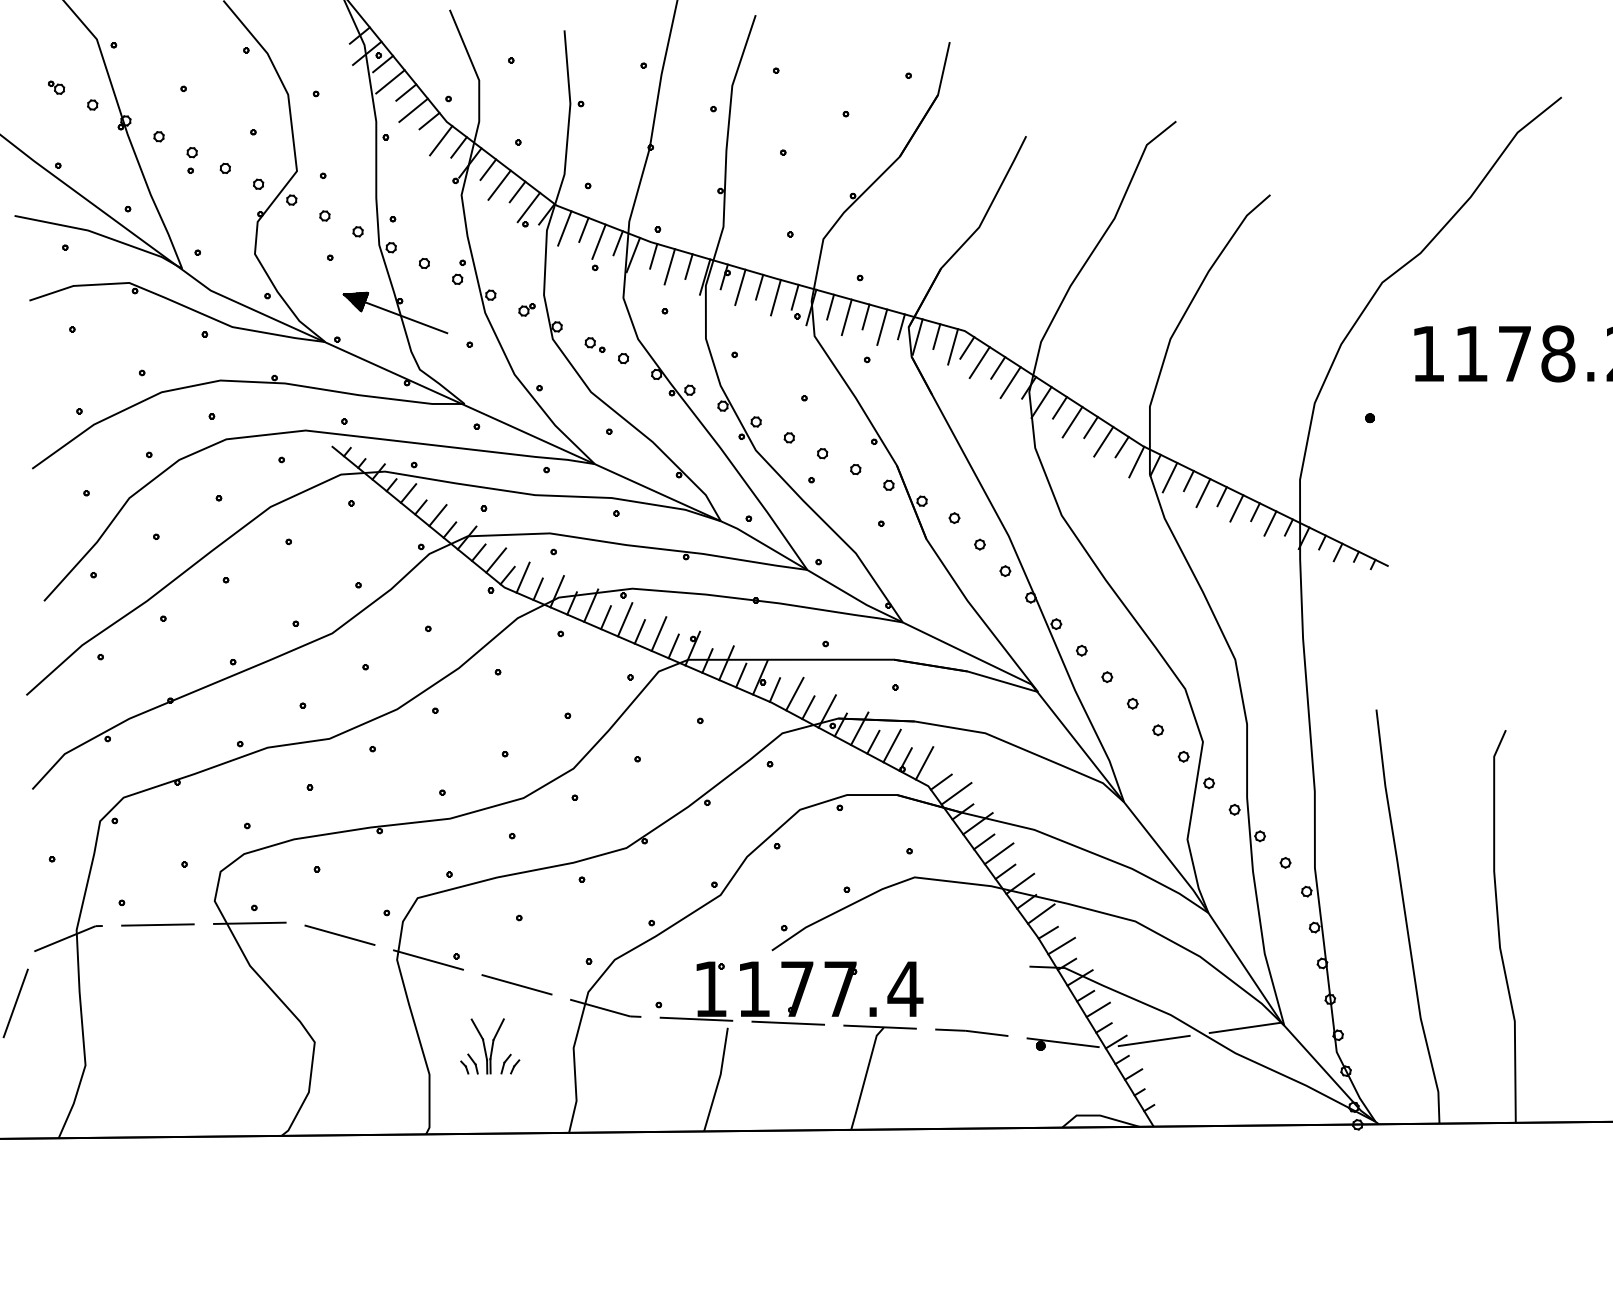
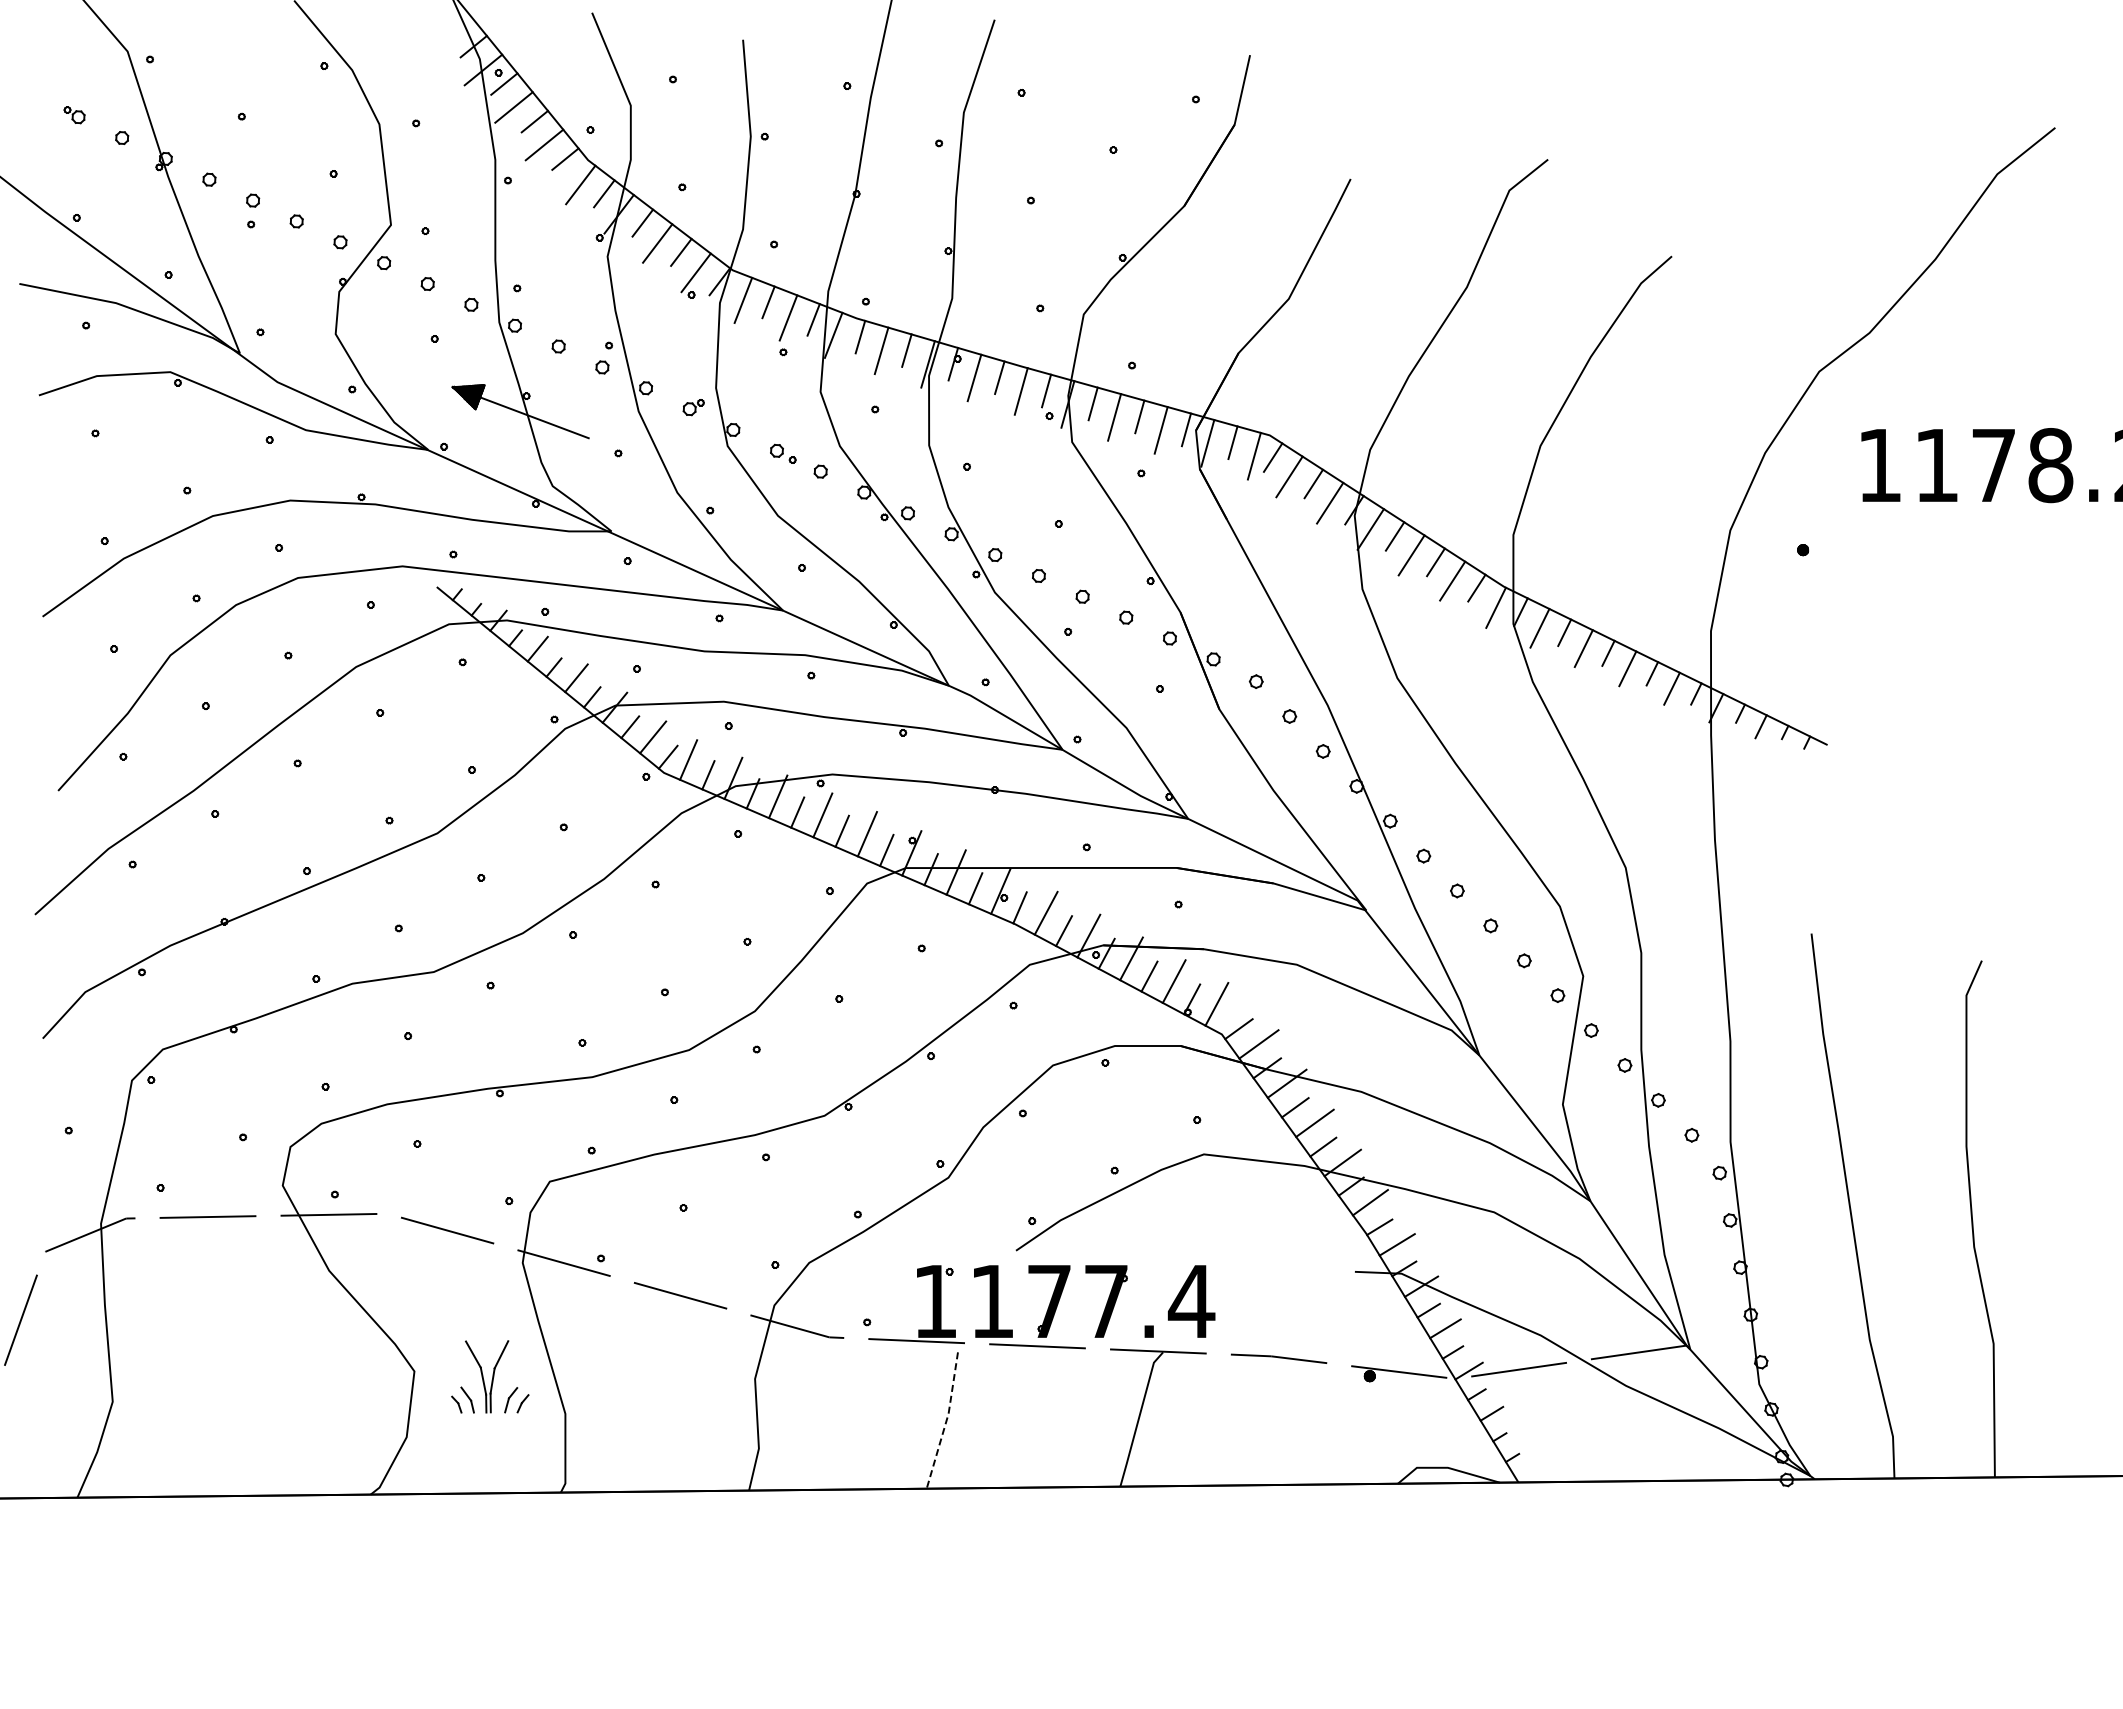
part: (490, 1046) -> (490, 1376), moved
line: (719, 1080) -> (946, 1421), solid -> dashed

